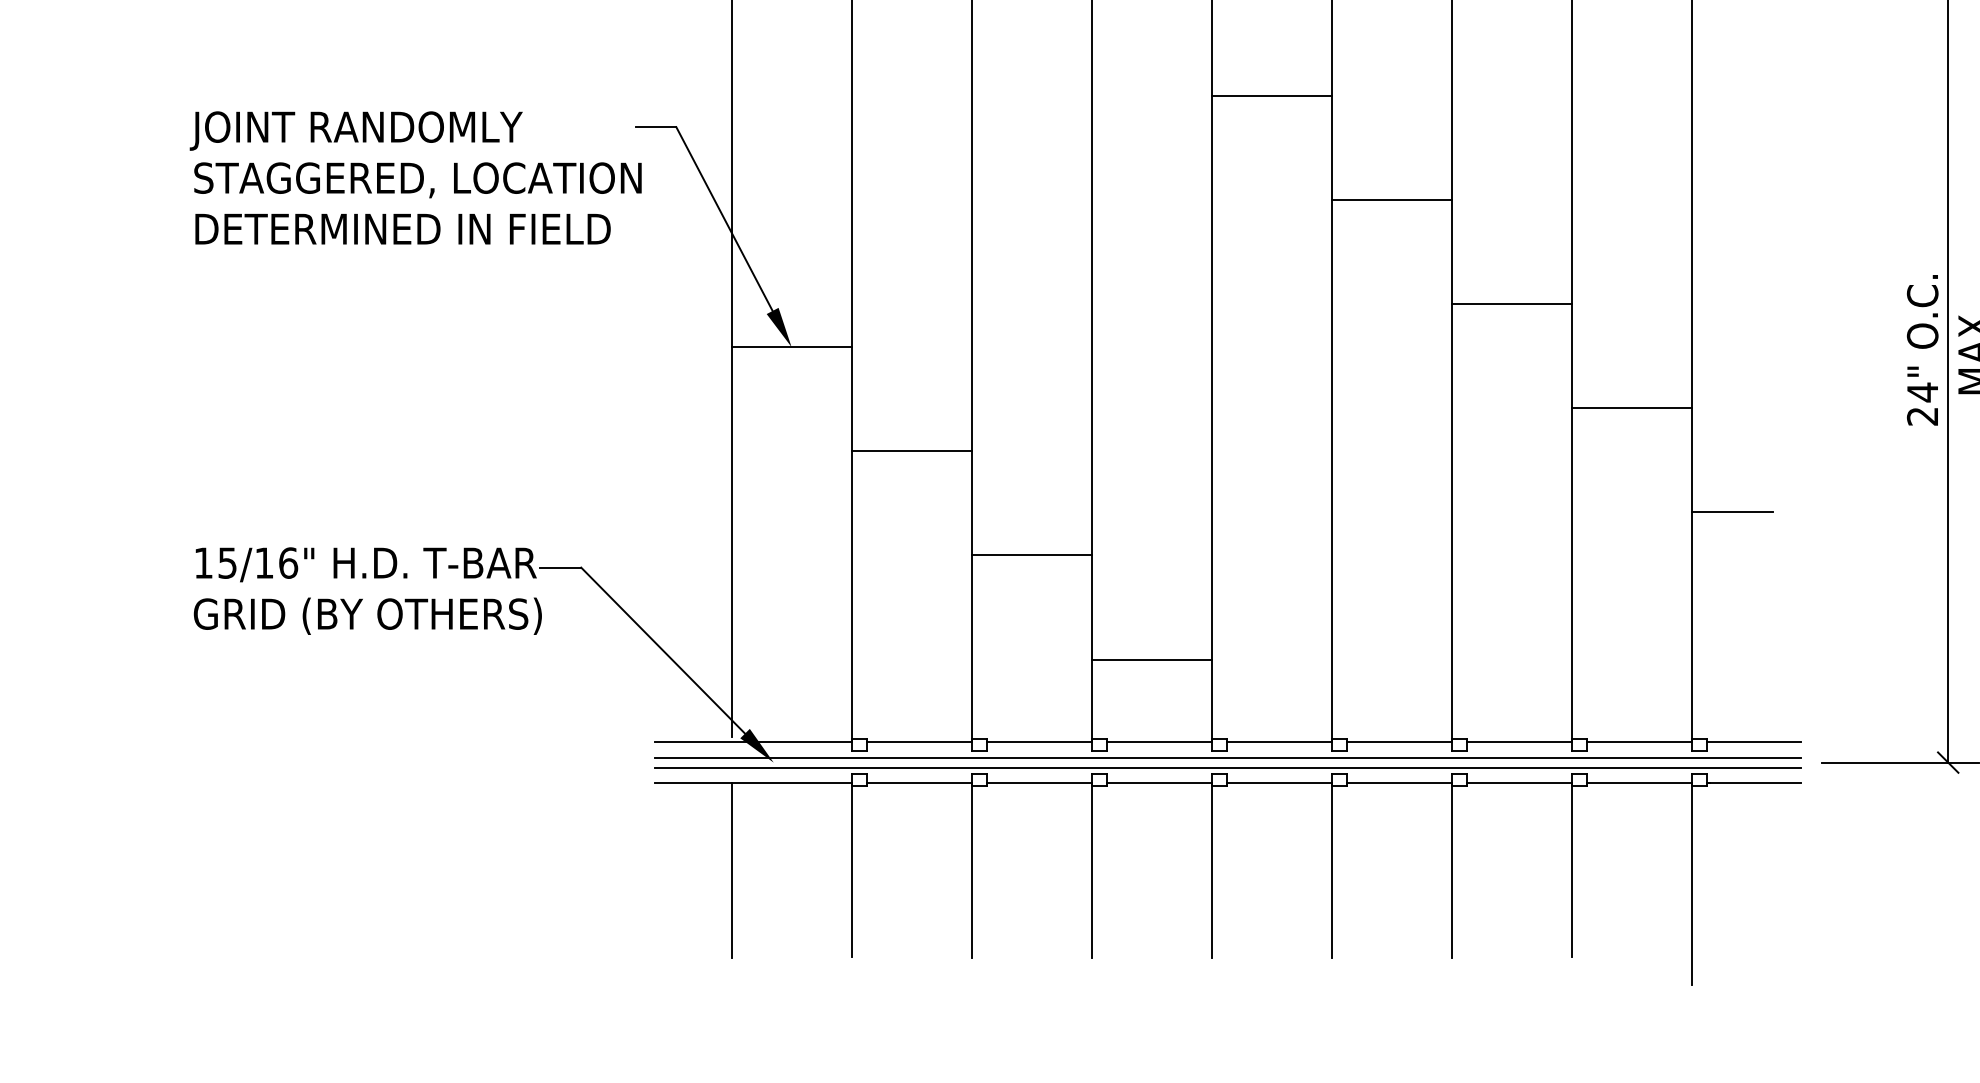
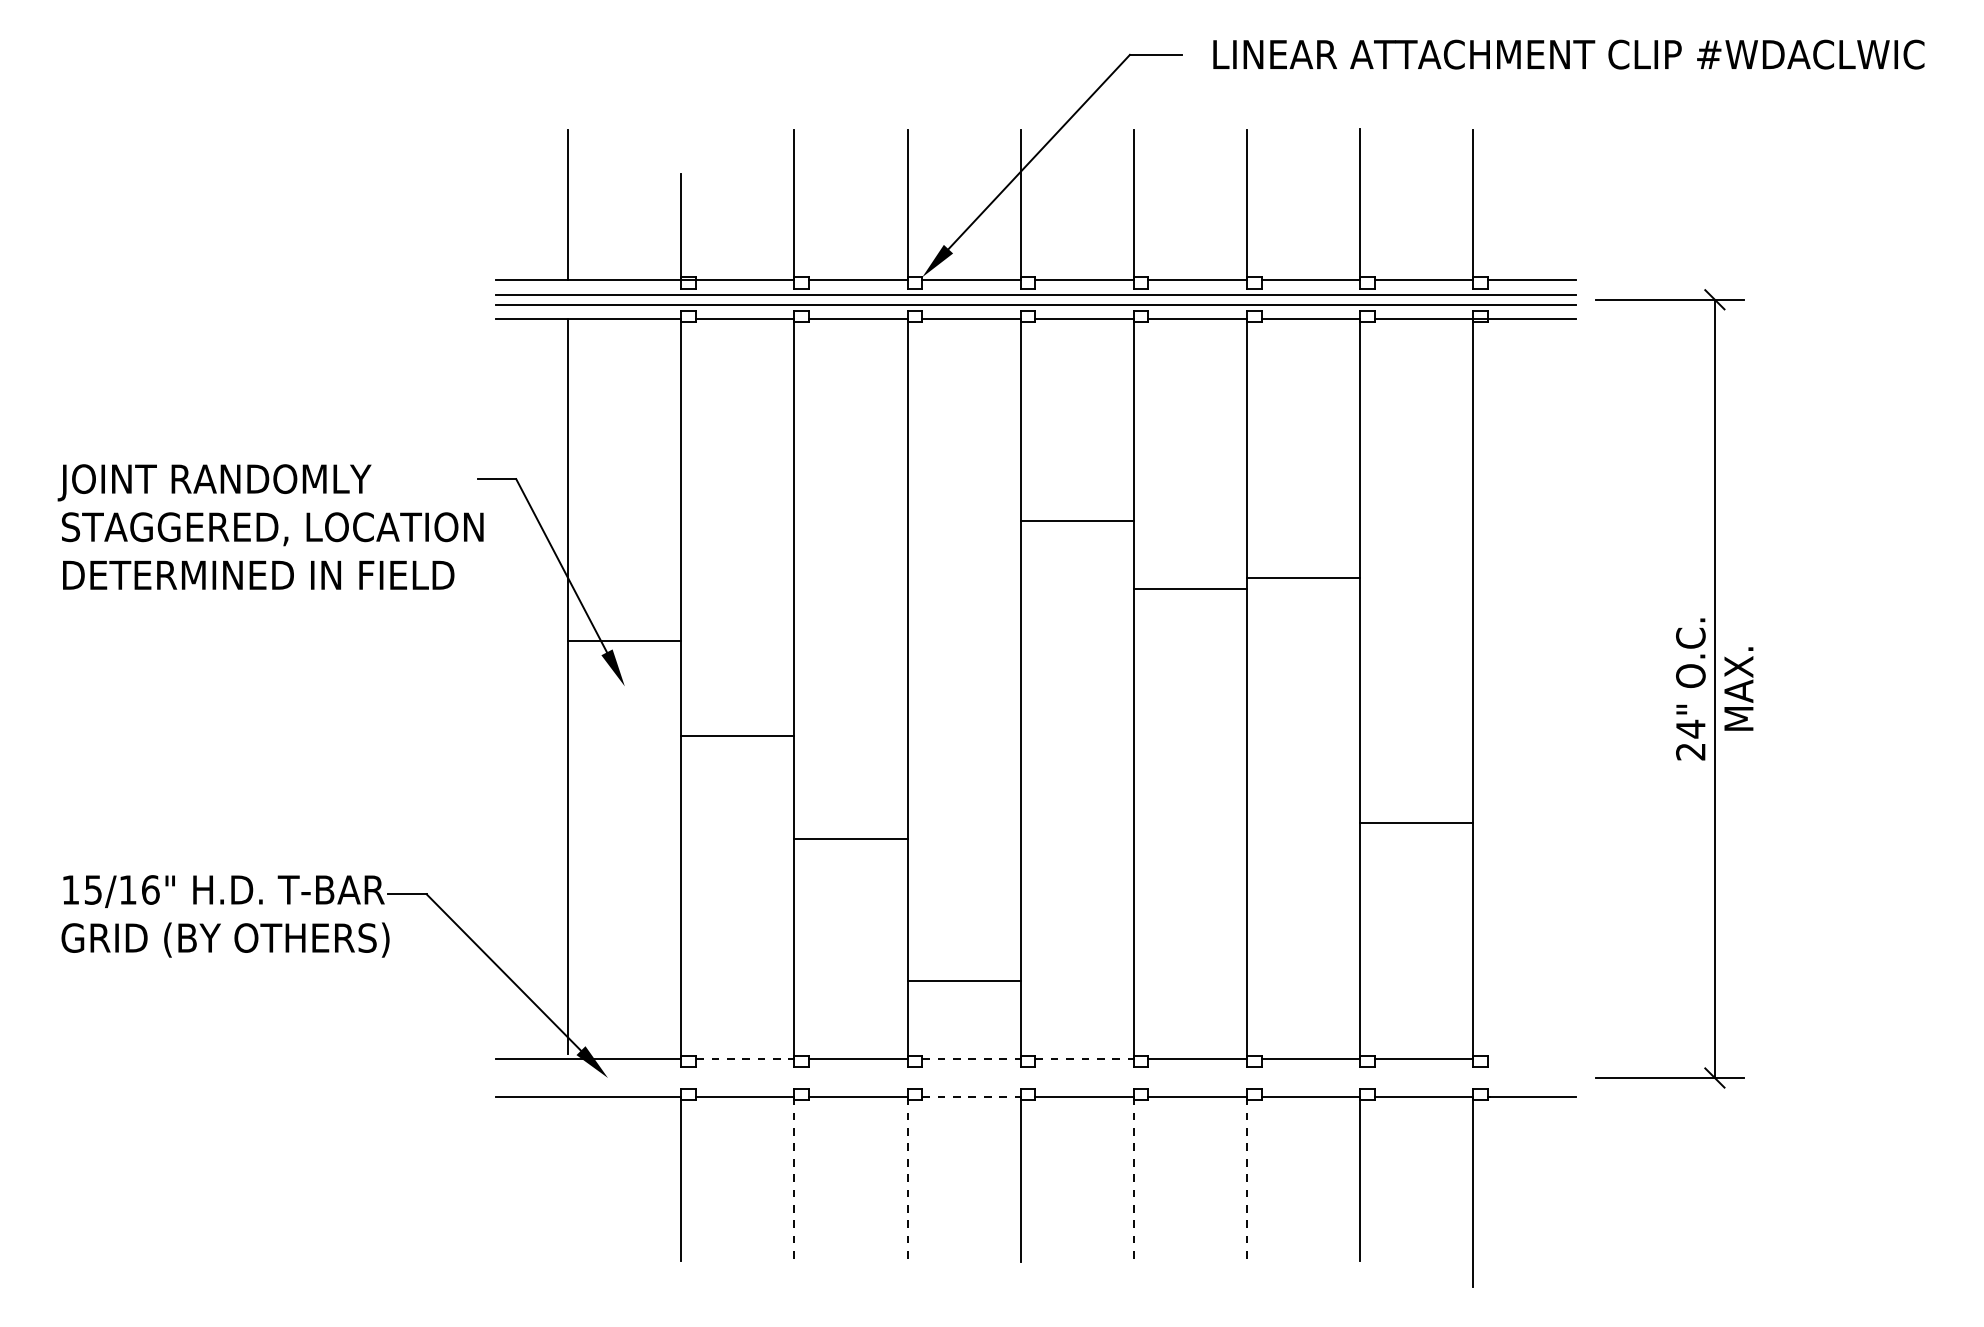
line: (1270, 95) -> (1076, 521), moved
line: (1390, 199) -> (1189, 589), moved
line: (1510, 303) -> (1302, 577), moved
line: (791, 347) -> (624, 641), moved
line: (1630, 407) -> (1415, 822), moved
line: (911, 451) -> (737, 735), moved
line: (1731, 512) -> (1510, 842), removed
line: (1031, 555) -> (850, 838), moved
line: (919, 741) -> (745, 1058), solid -> dashed
line: (1159, 741) -> (971, 1058), solid -> dashed
line: (1280, 741) -> (1085, 1058), solid -> dashed
line: (1753, 741) -> (1531, 1058), removed
line: (1227, 757) -> (1035, 1073), removed
line: (1227, 767) -> (1035, 1082), removed
line: (1159, 783) -> (971, 1097), solid -> dashed
line: (731, 870) -> (568, 1179), removed
line: (971, 870) -> (794, 1179), solid -> dashed
line: (1091, 870) -> (907, 1179), solid -> dashed
line: (1331, 870) -> (1133, 1179), solid -> dashed
line: (1451, 870) -> (1246, 1179), solid -> dashed

